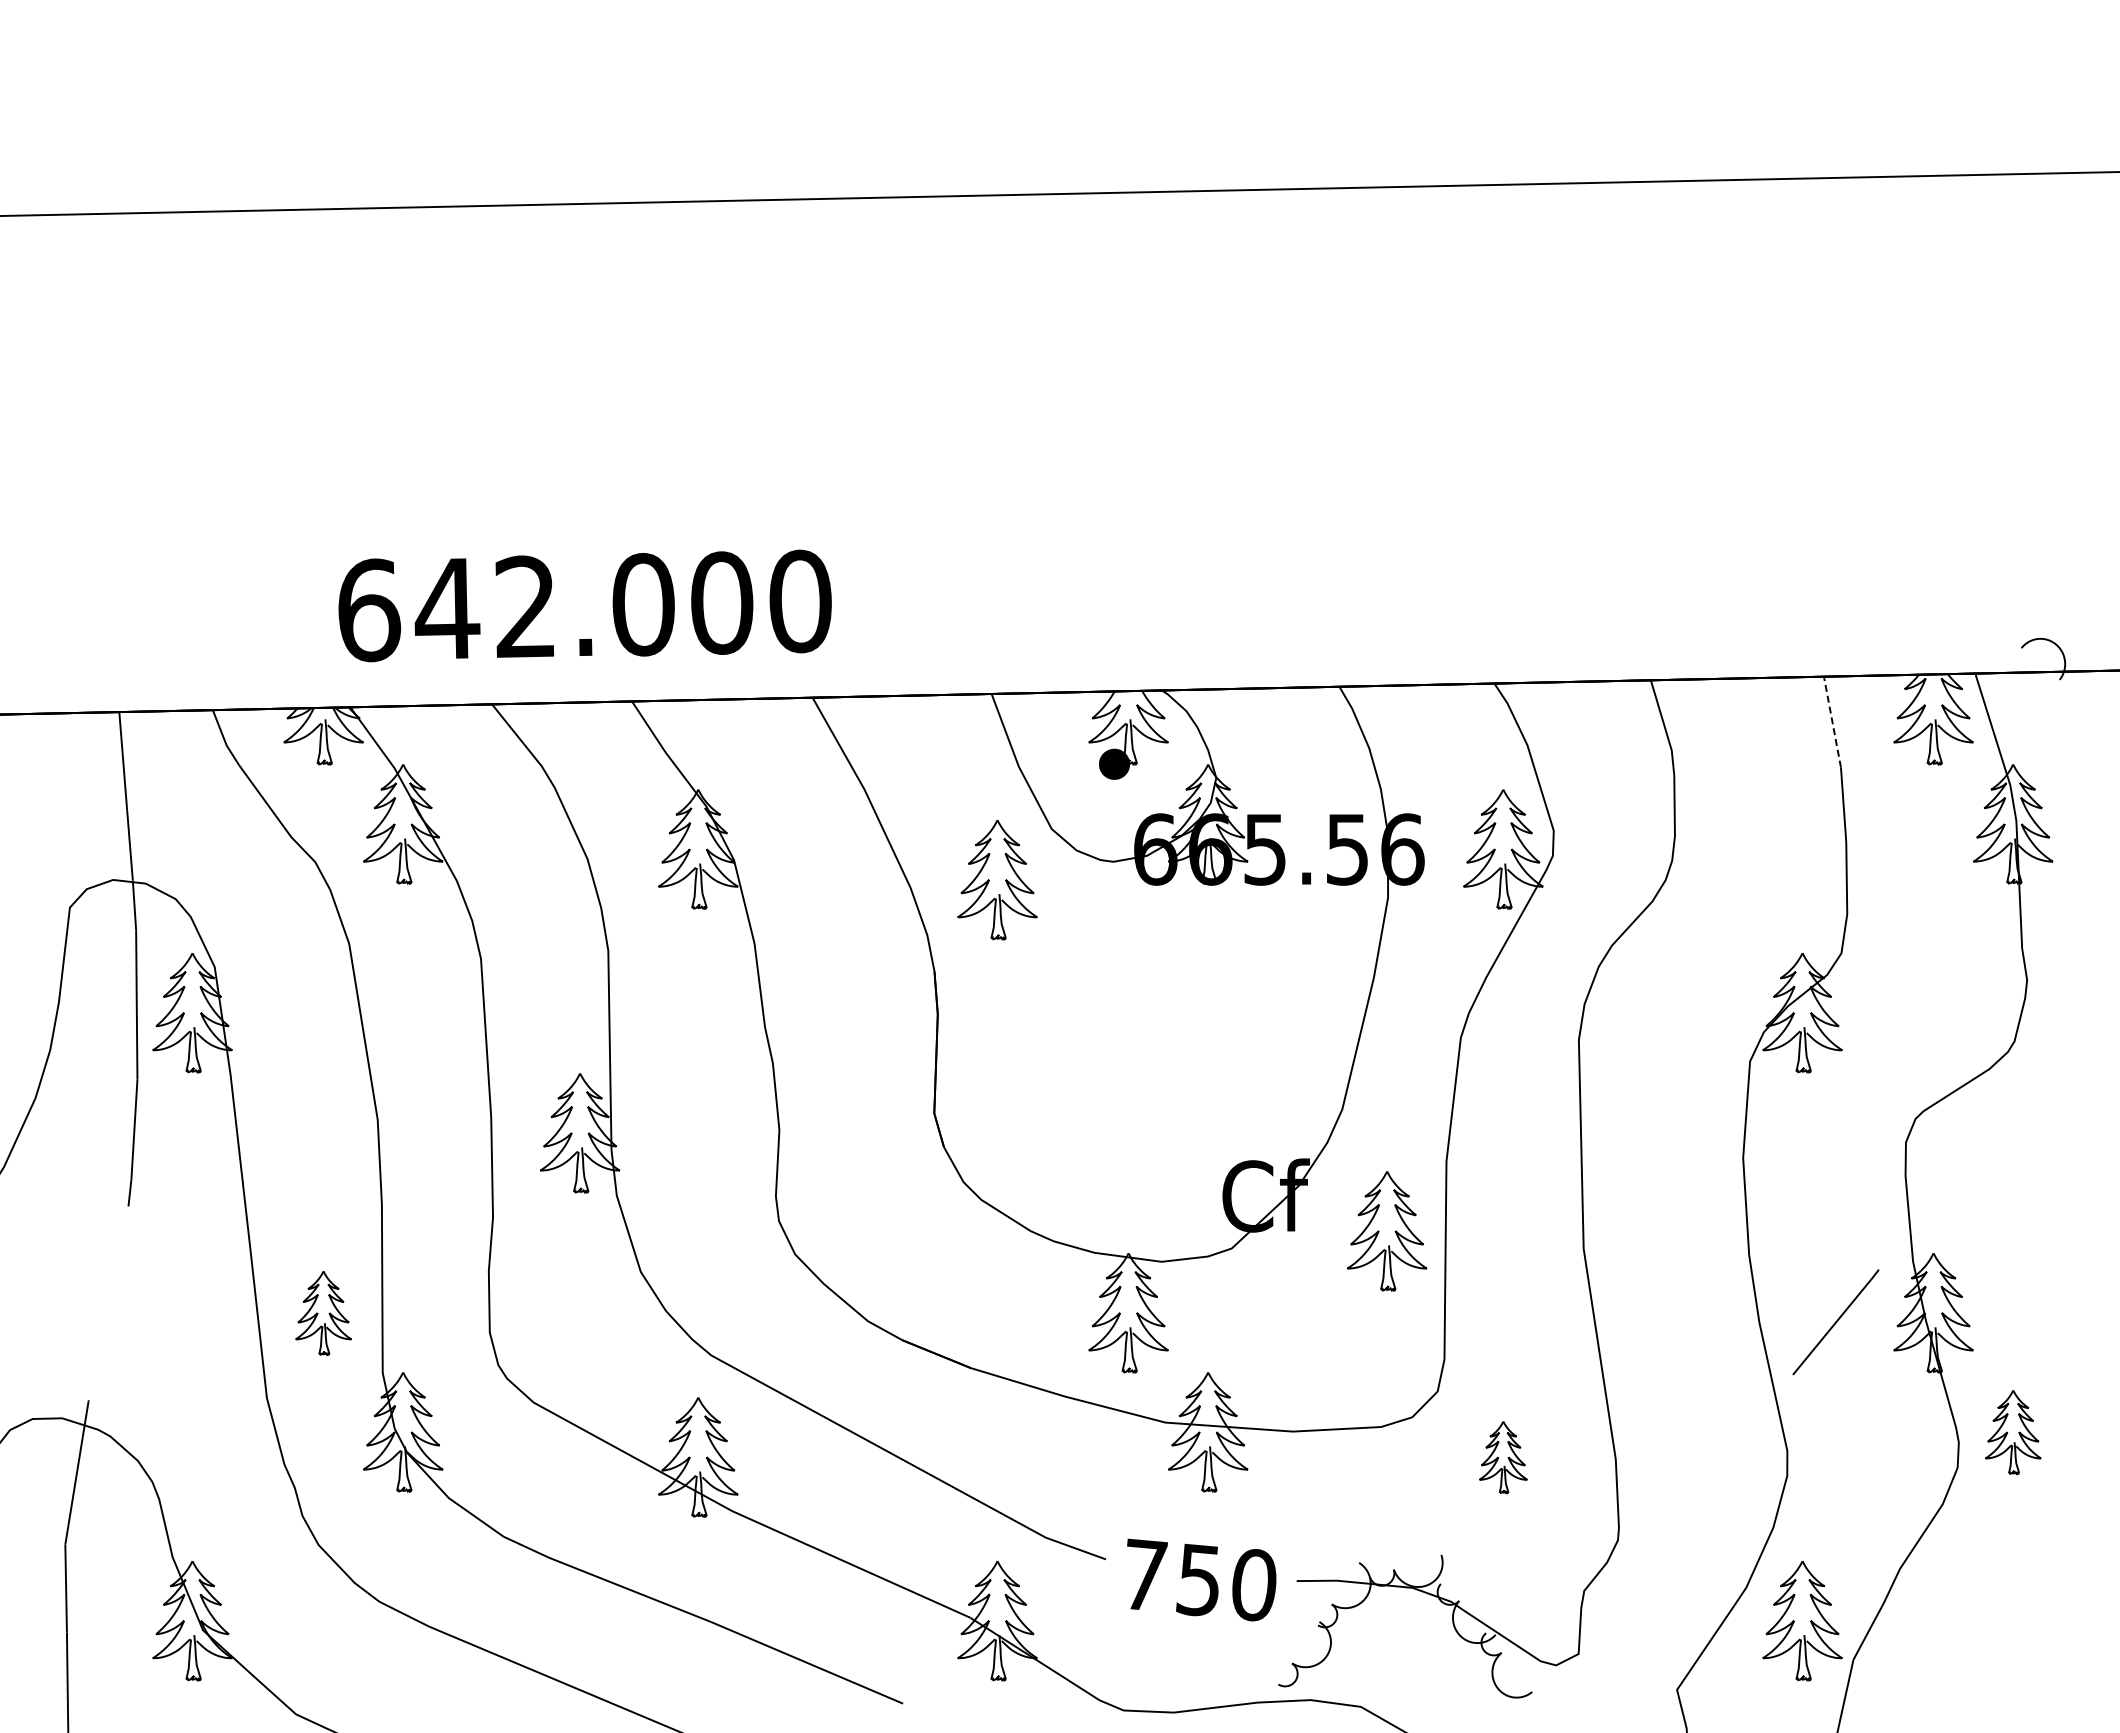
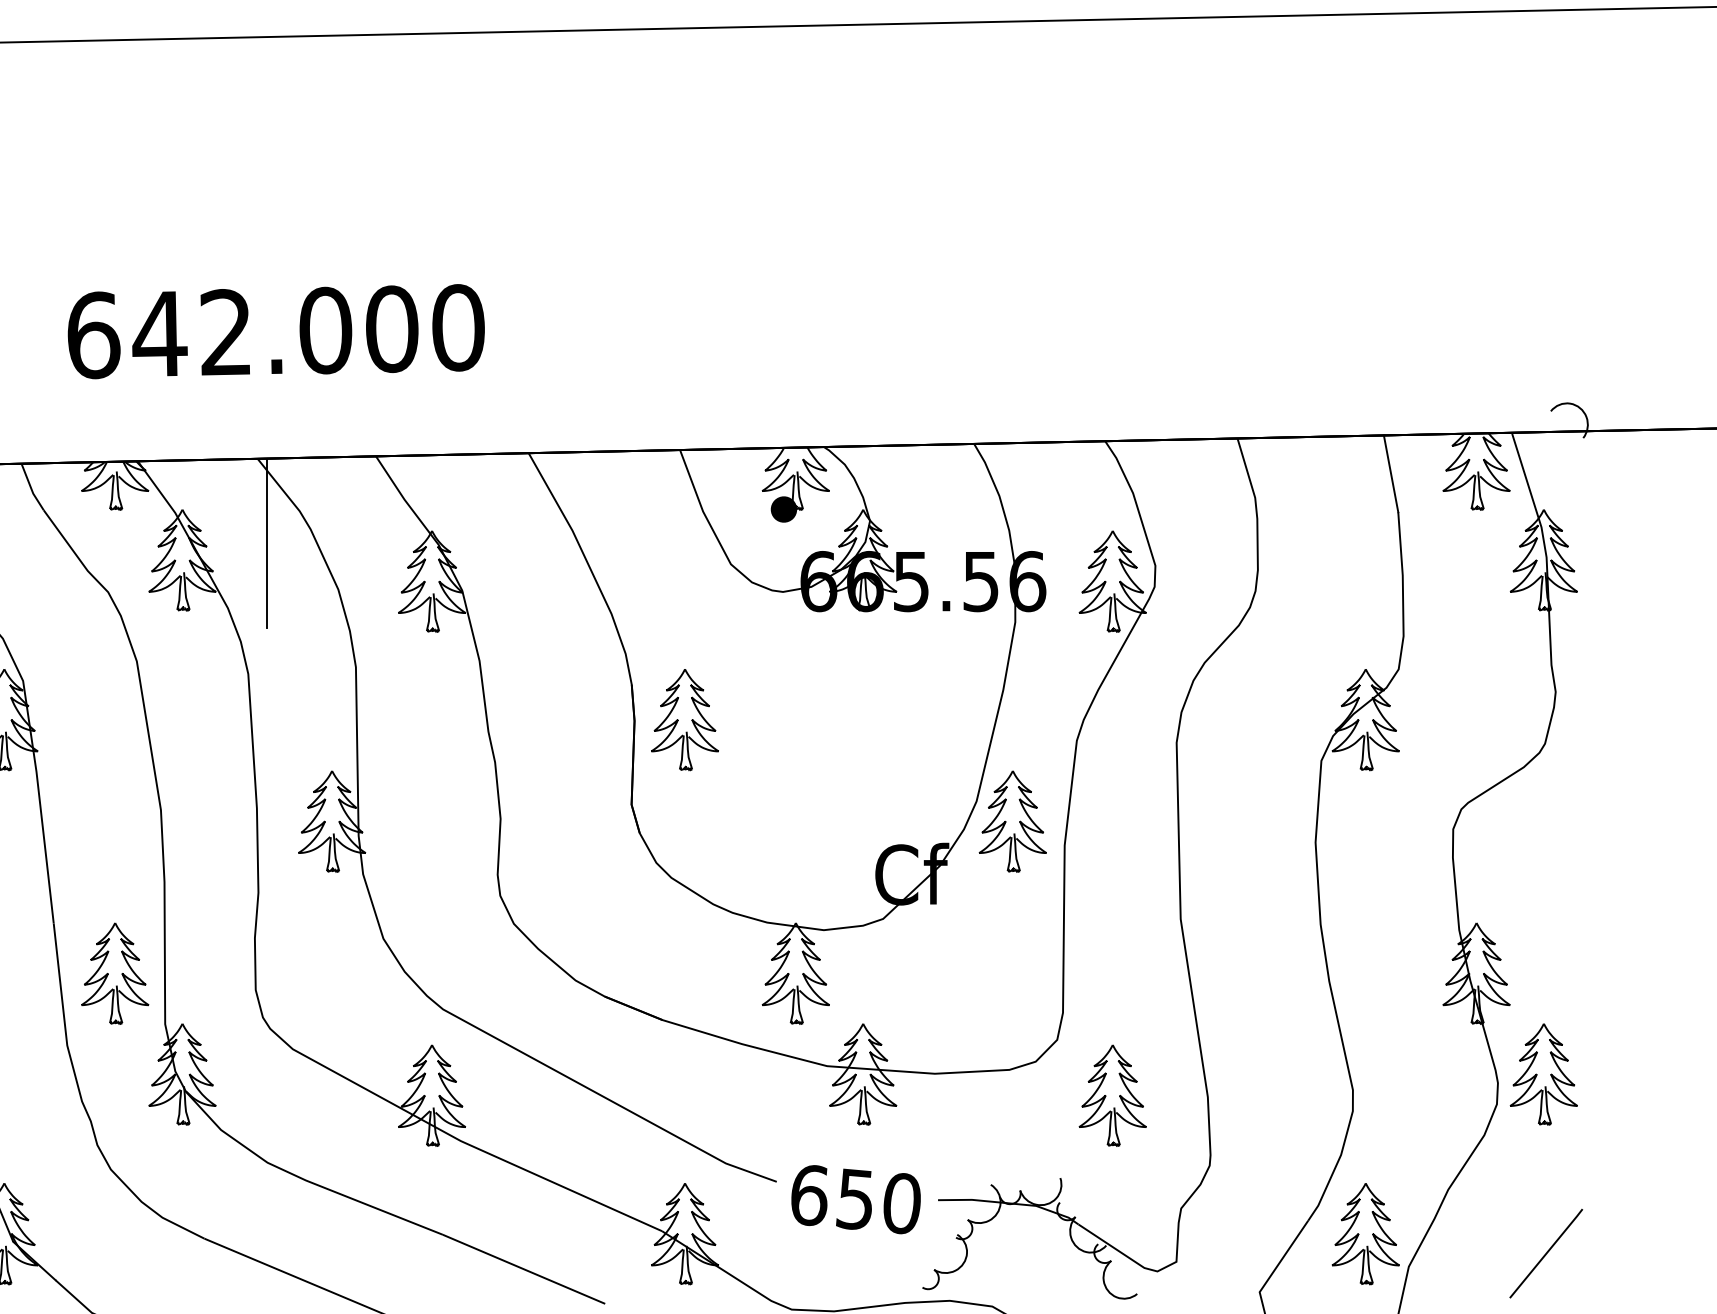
text: (584, 605) -> (275, 331), moved
line: (1832, 721) -> (1391, 473), dashed -> solid
line: (503, 804) -> (267, 543), added
part: (997, 880) -> (685, 720), moved
part: (1387, 1231) -> (1013, 821), moved
part: (323, 1313) -> (115, 973), size x1.43
line: (1835, 1322) -> (1545, 1253), moved
part: (2013, 1432) -> (1544, 1074), size x1.43
part: (1503, 1457) -> (1112, 1095), size x1.67
text: (1145, 1574) -> (810, 1194), 750 -> 650

